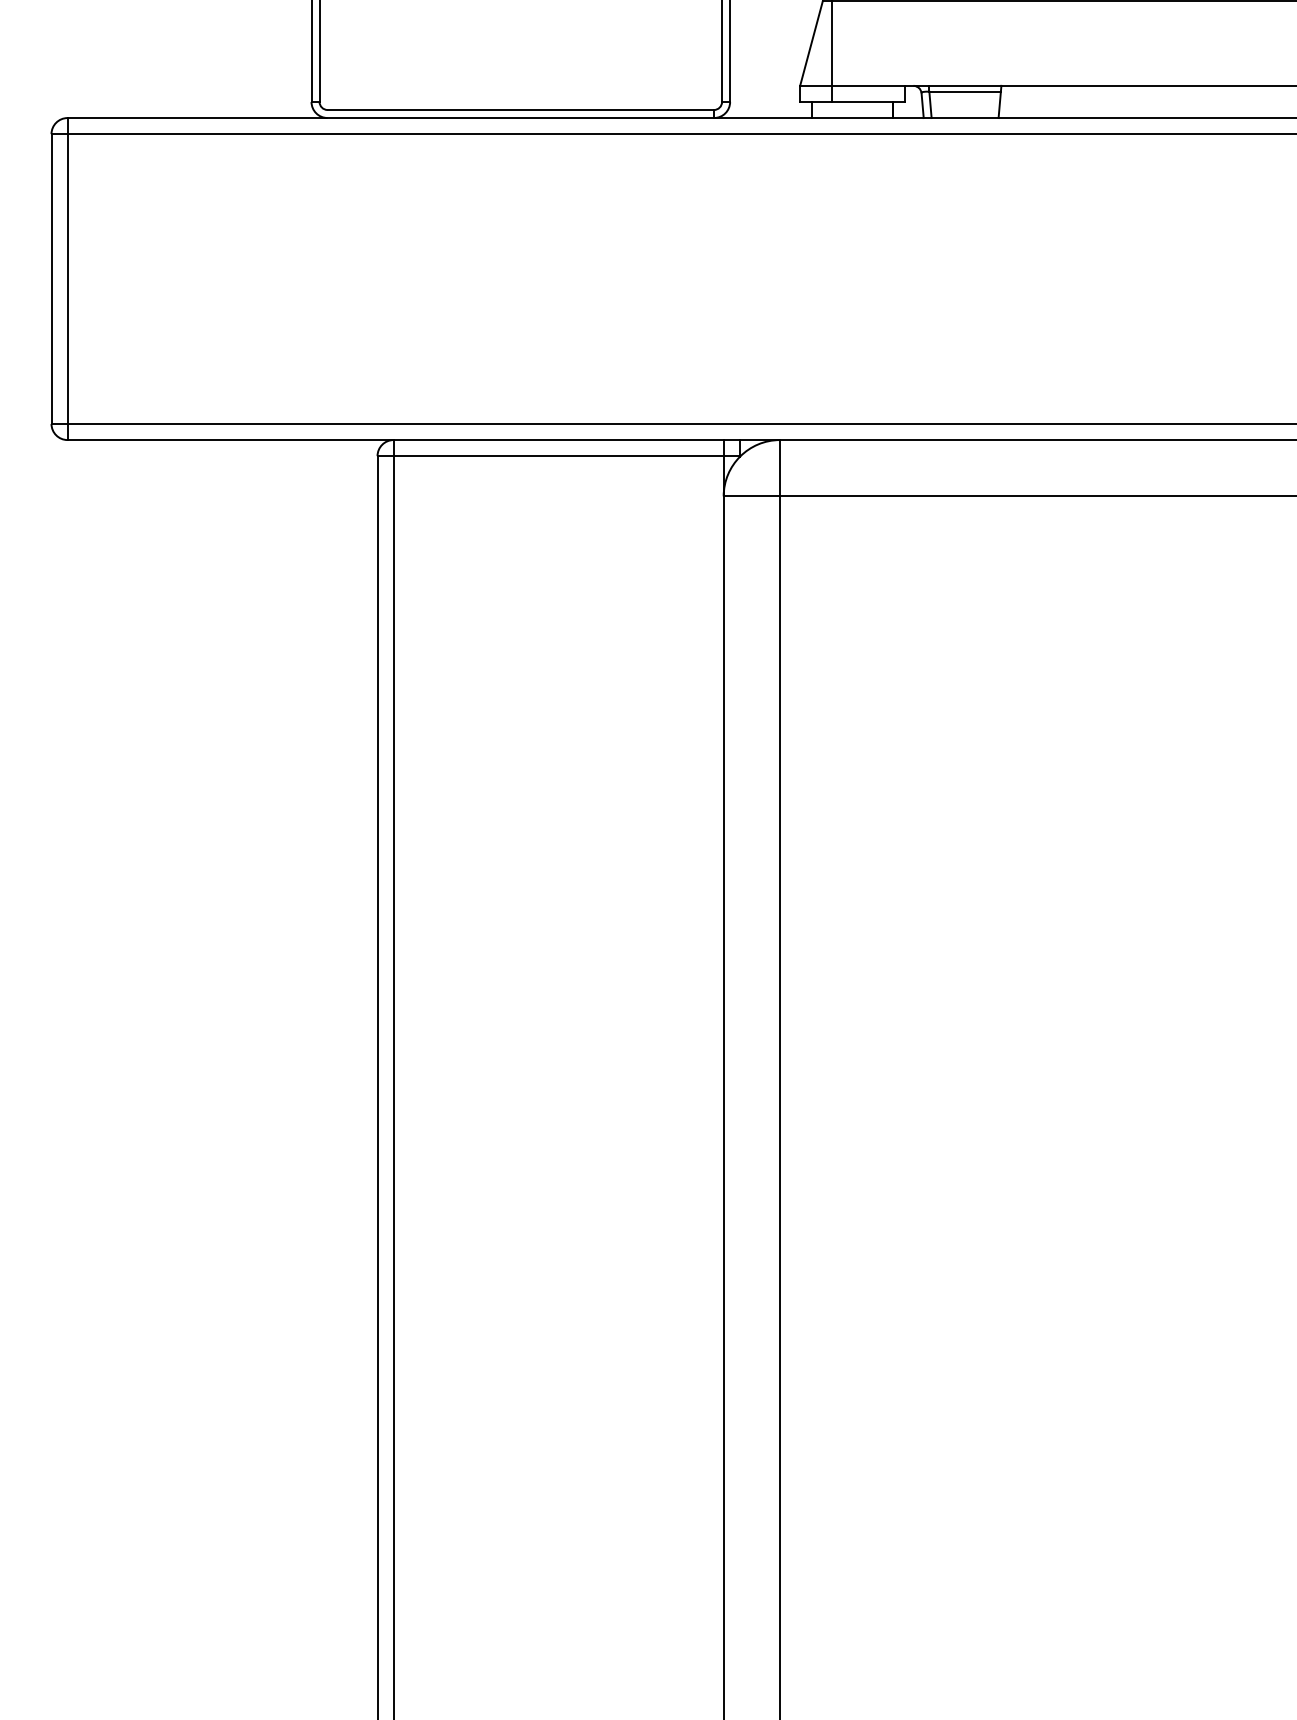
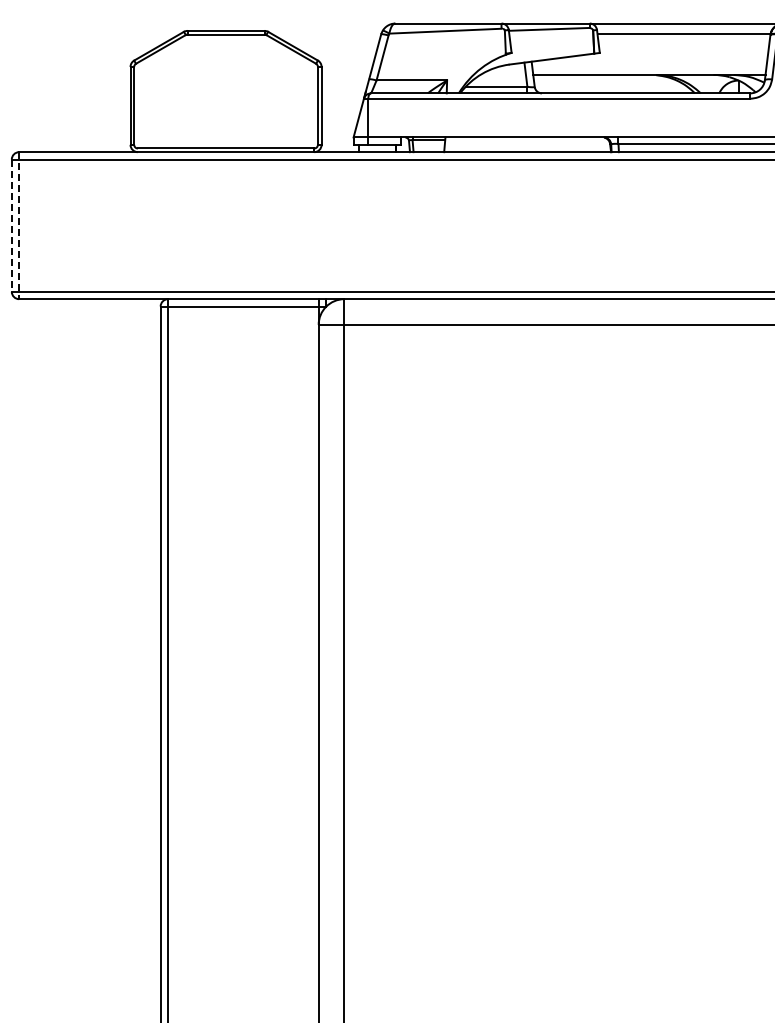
line: (50, 280) -> (11, 226), solid -> dashed
line: (68, 280) -> (19, 226), solid -> dashed

